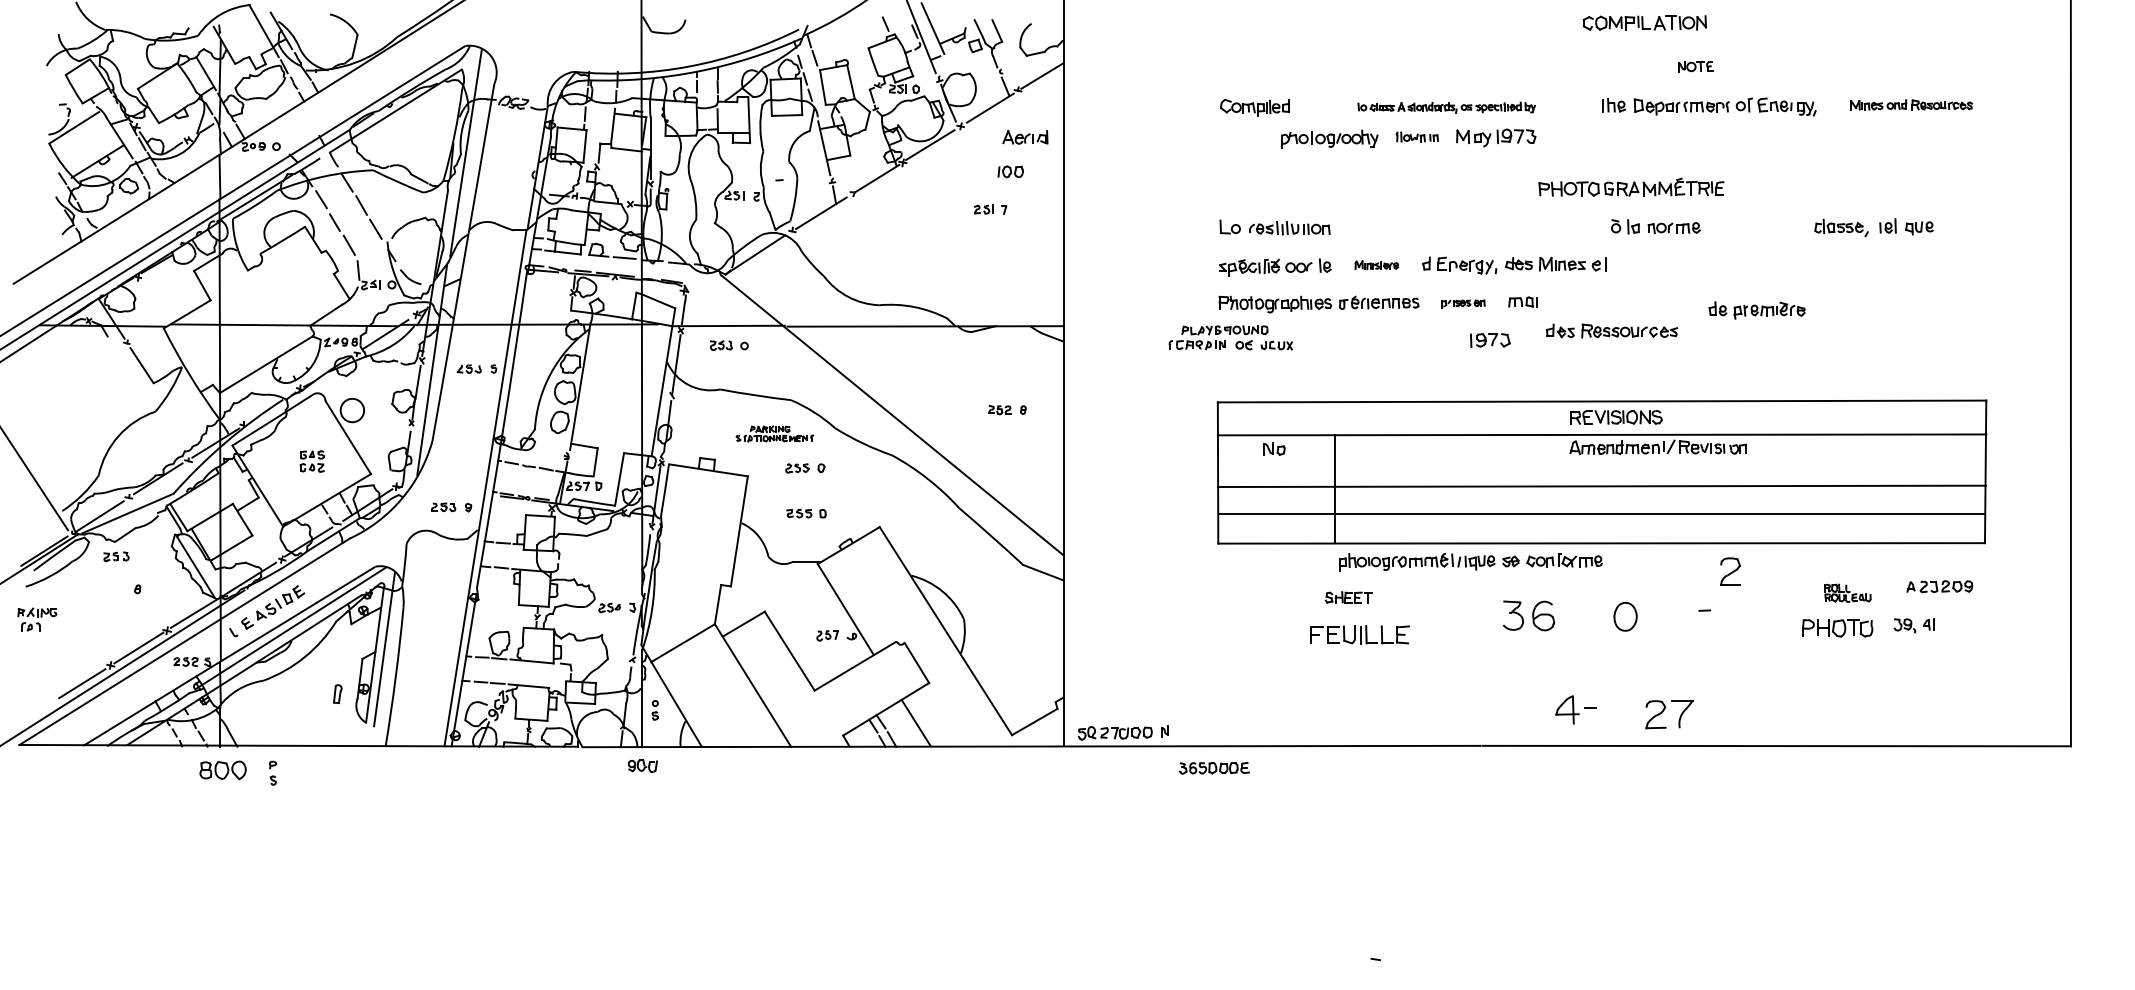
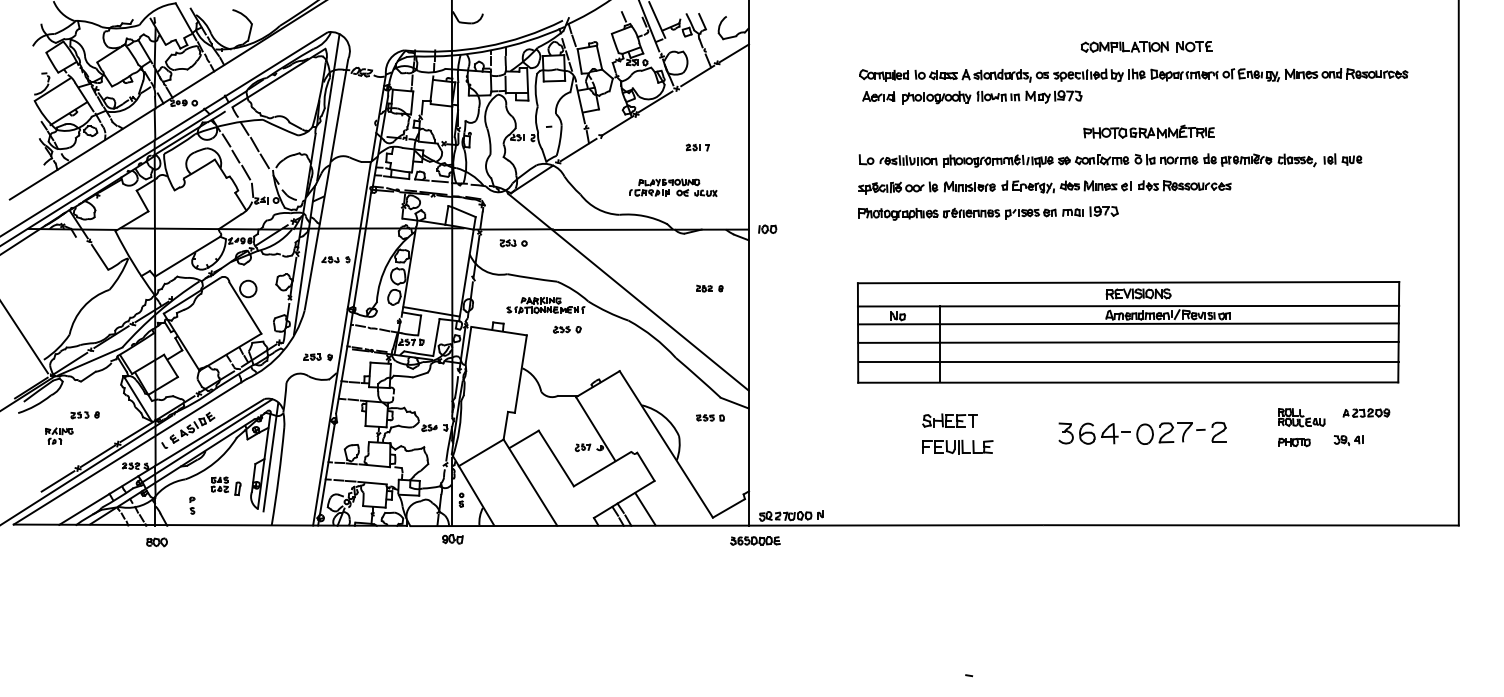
part: (1644, 22) -> (1124, 46), moved
part: (1695, 66) -> (1194, 46), size x1.43
part: (1911, 104) -> (1346, 73), size x1.43
part: (1446, 107) -> (1018, 75), size x1.67
part: (1417, 136) -> (998, 95), size x1.43
part: (1025, 137) -> (878, 96), moved
part: (1010, 171) -> (767, 229), moved
part: (1376, 264) -> (969, 186), size x1.67
part: (1463, 304) -> (1030, 214), size x1.67
part: (1756, 310) -> (1237, 160), moved
part: (1612, 330) -> (1185, 185), moved
part: (1230, 337) -> (673, 187), moved
part: (1490, 340) -> (1104, 211), moved
part: (774, 433) -> (545, 305), size x1.43
line: (612, 442) -> (431, 311), added
line: (1601, 459) -> (1128, 323), added
part: (311, 461) -> (219, 484), moved
part: (806, 513) -> (710, 417), moved
part: (116, 556) -> (80, 415), moved
part: (1470, 561) -> (1035, 160), moved
part: (1730, 571) -> (1219, 431), moved
part: (1847, 593) -> (1301, 417), size x1.43
part: (1348, 597) -> (949, 420), size x1.67
part: (37, 619) -> (59, 436), moved
part: (1837, 628) -> (1294, 442), size x0.62
part: (1575, 709) -> (1115, 433), moved
part: (1665, 709) -> (1173, 429), moved
part: (1213, 768) -> (754, 541), moved
part: (222, 769) -> (156, 541), size x0.62
part: (273, 772) -> (192, 505), moved

